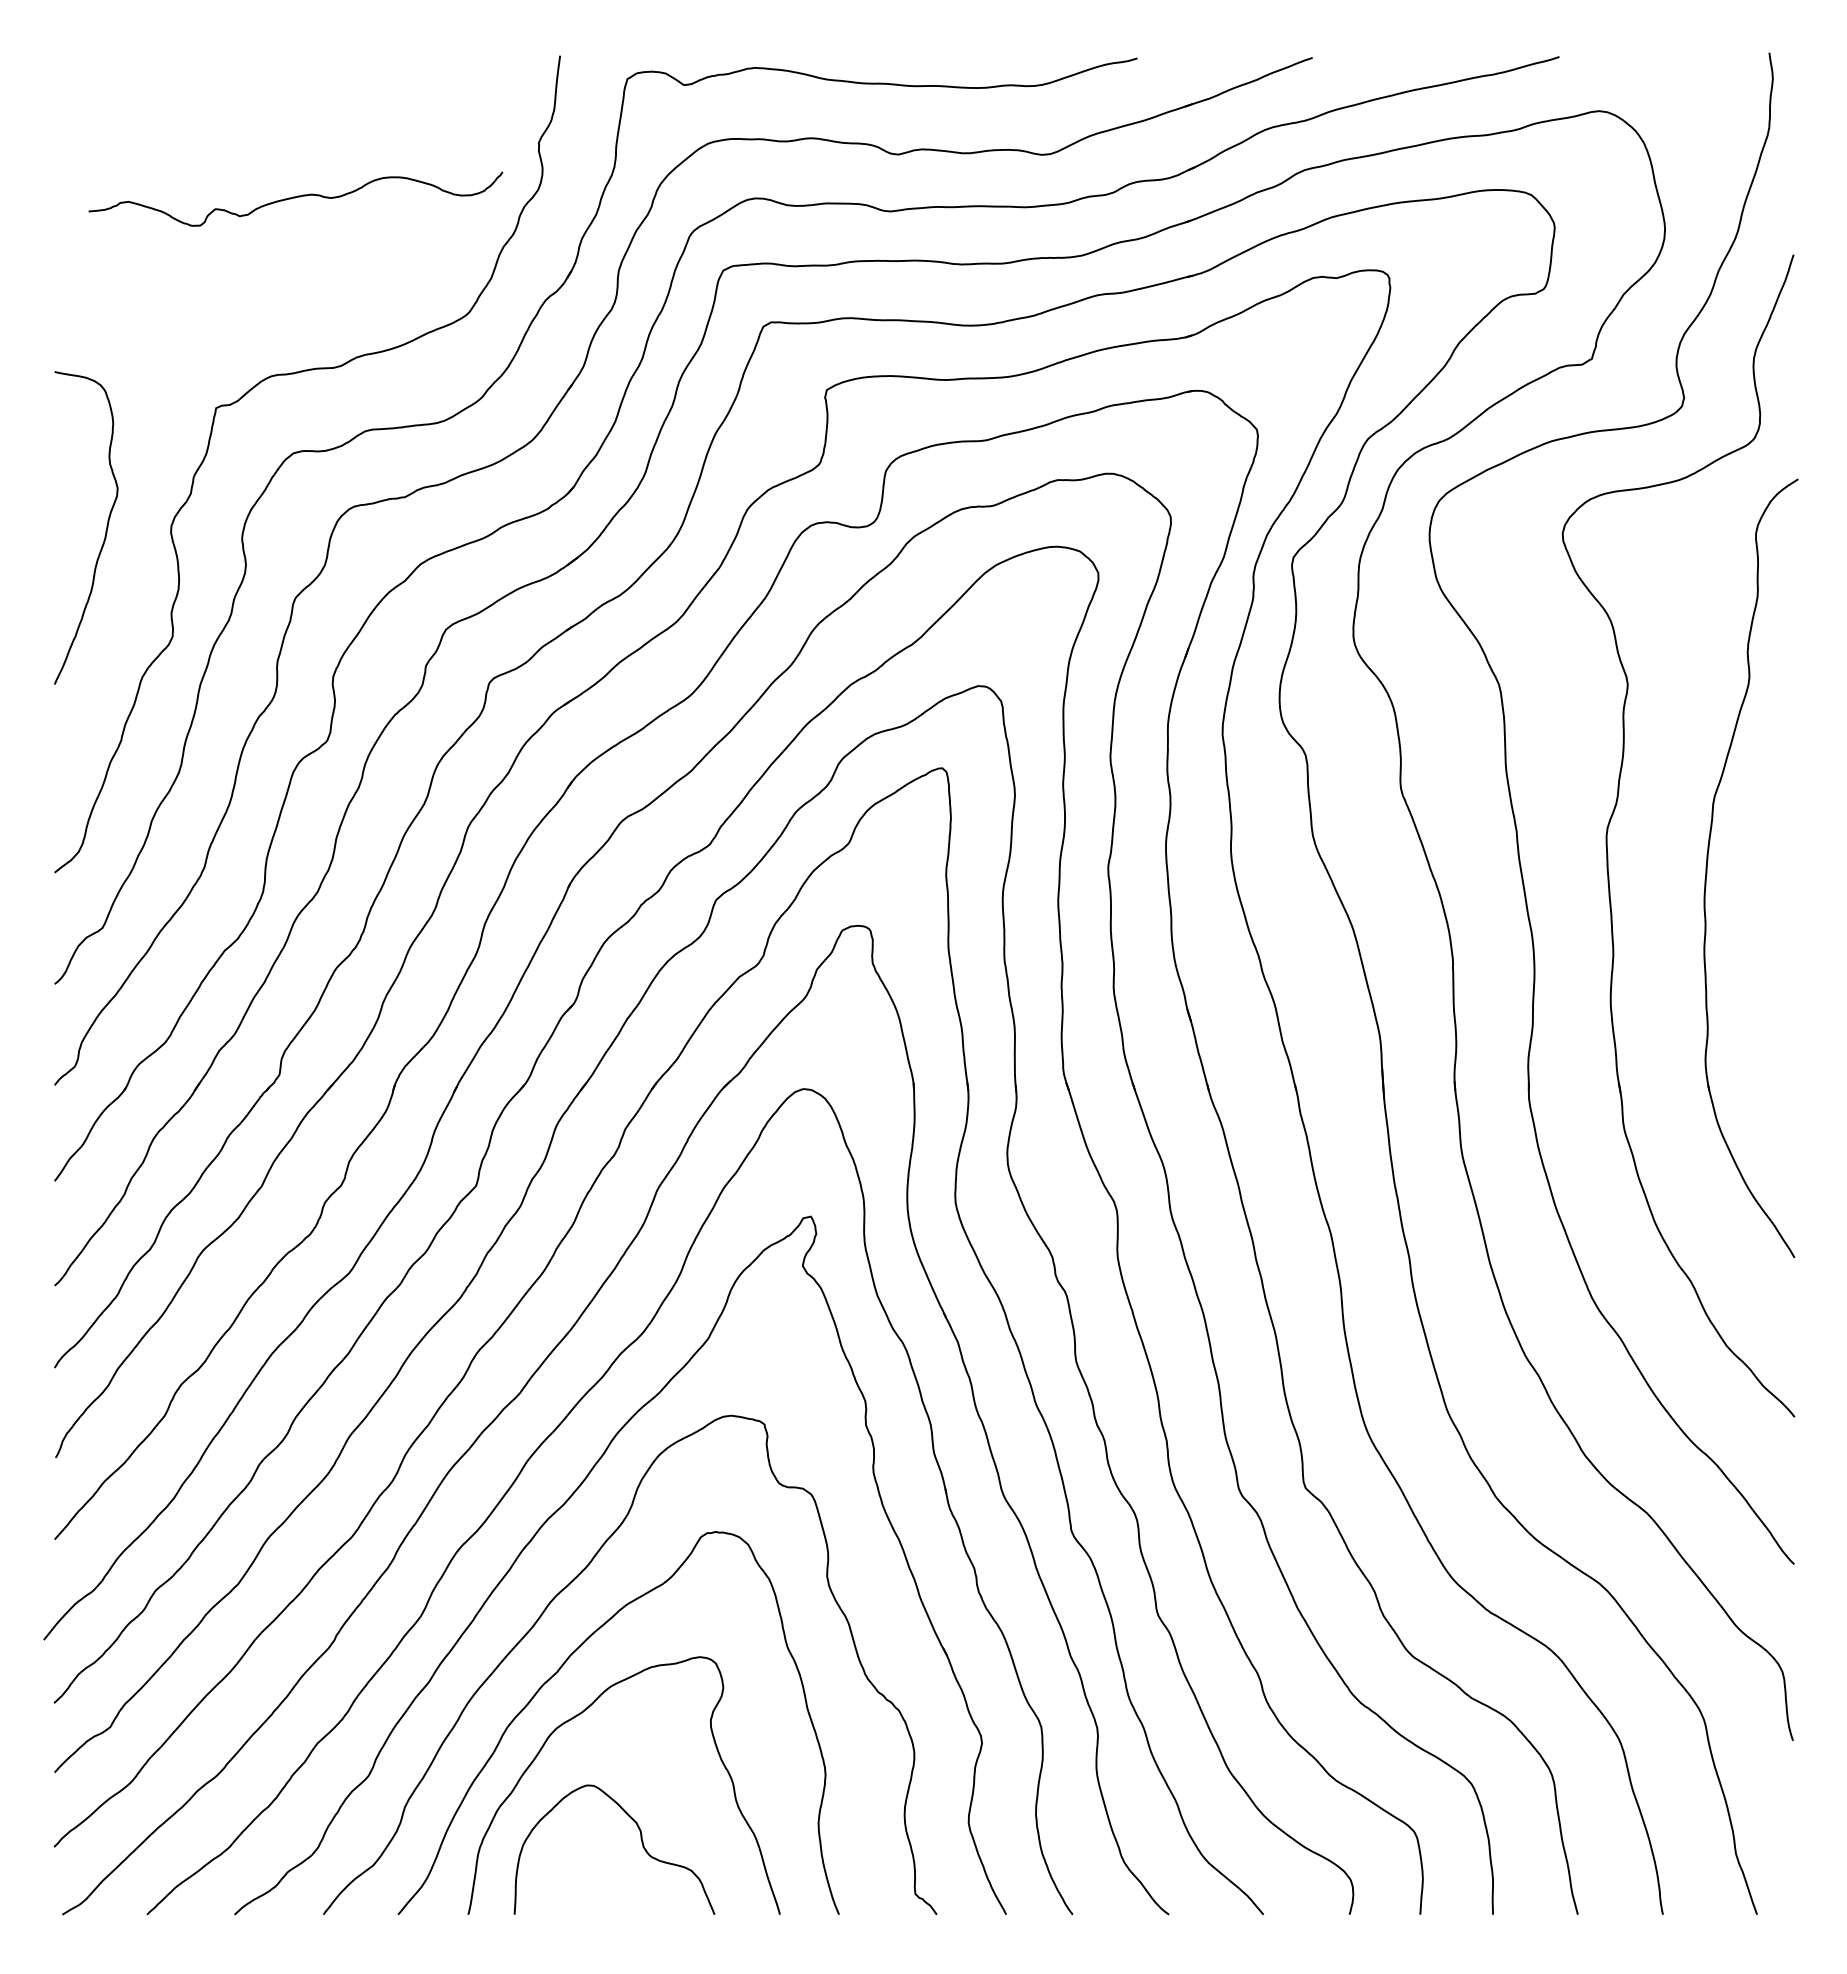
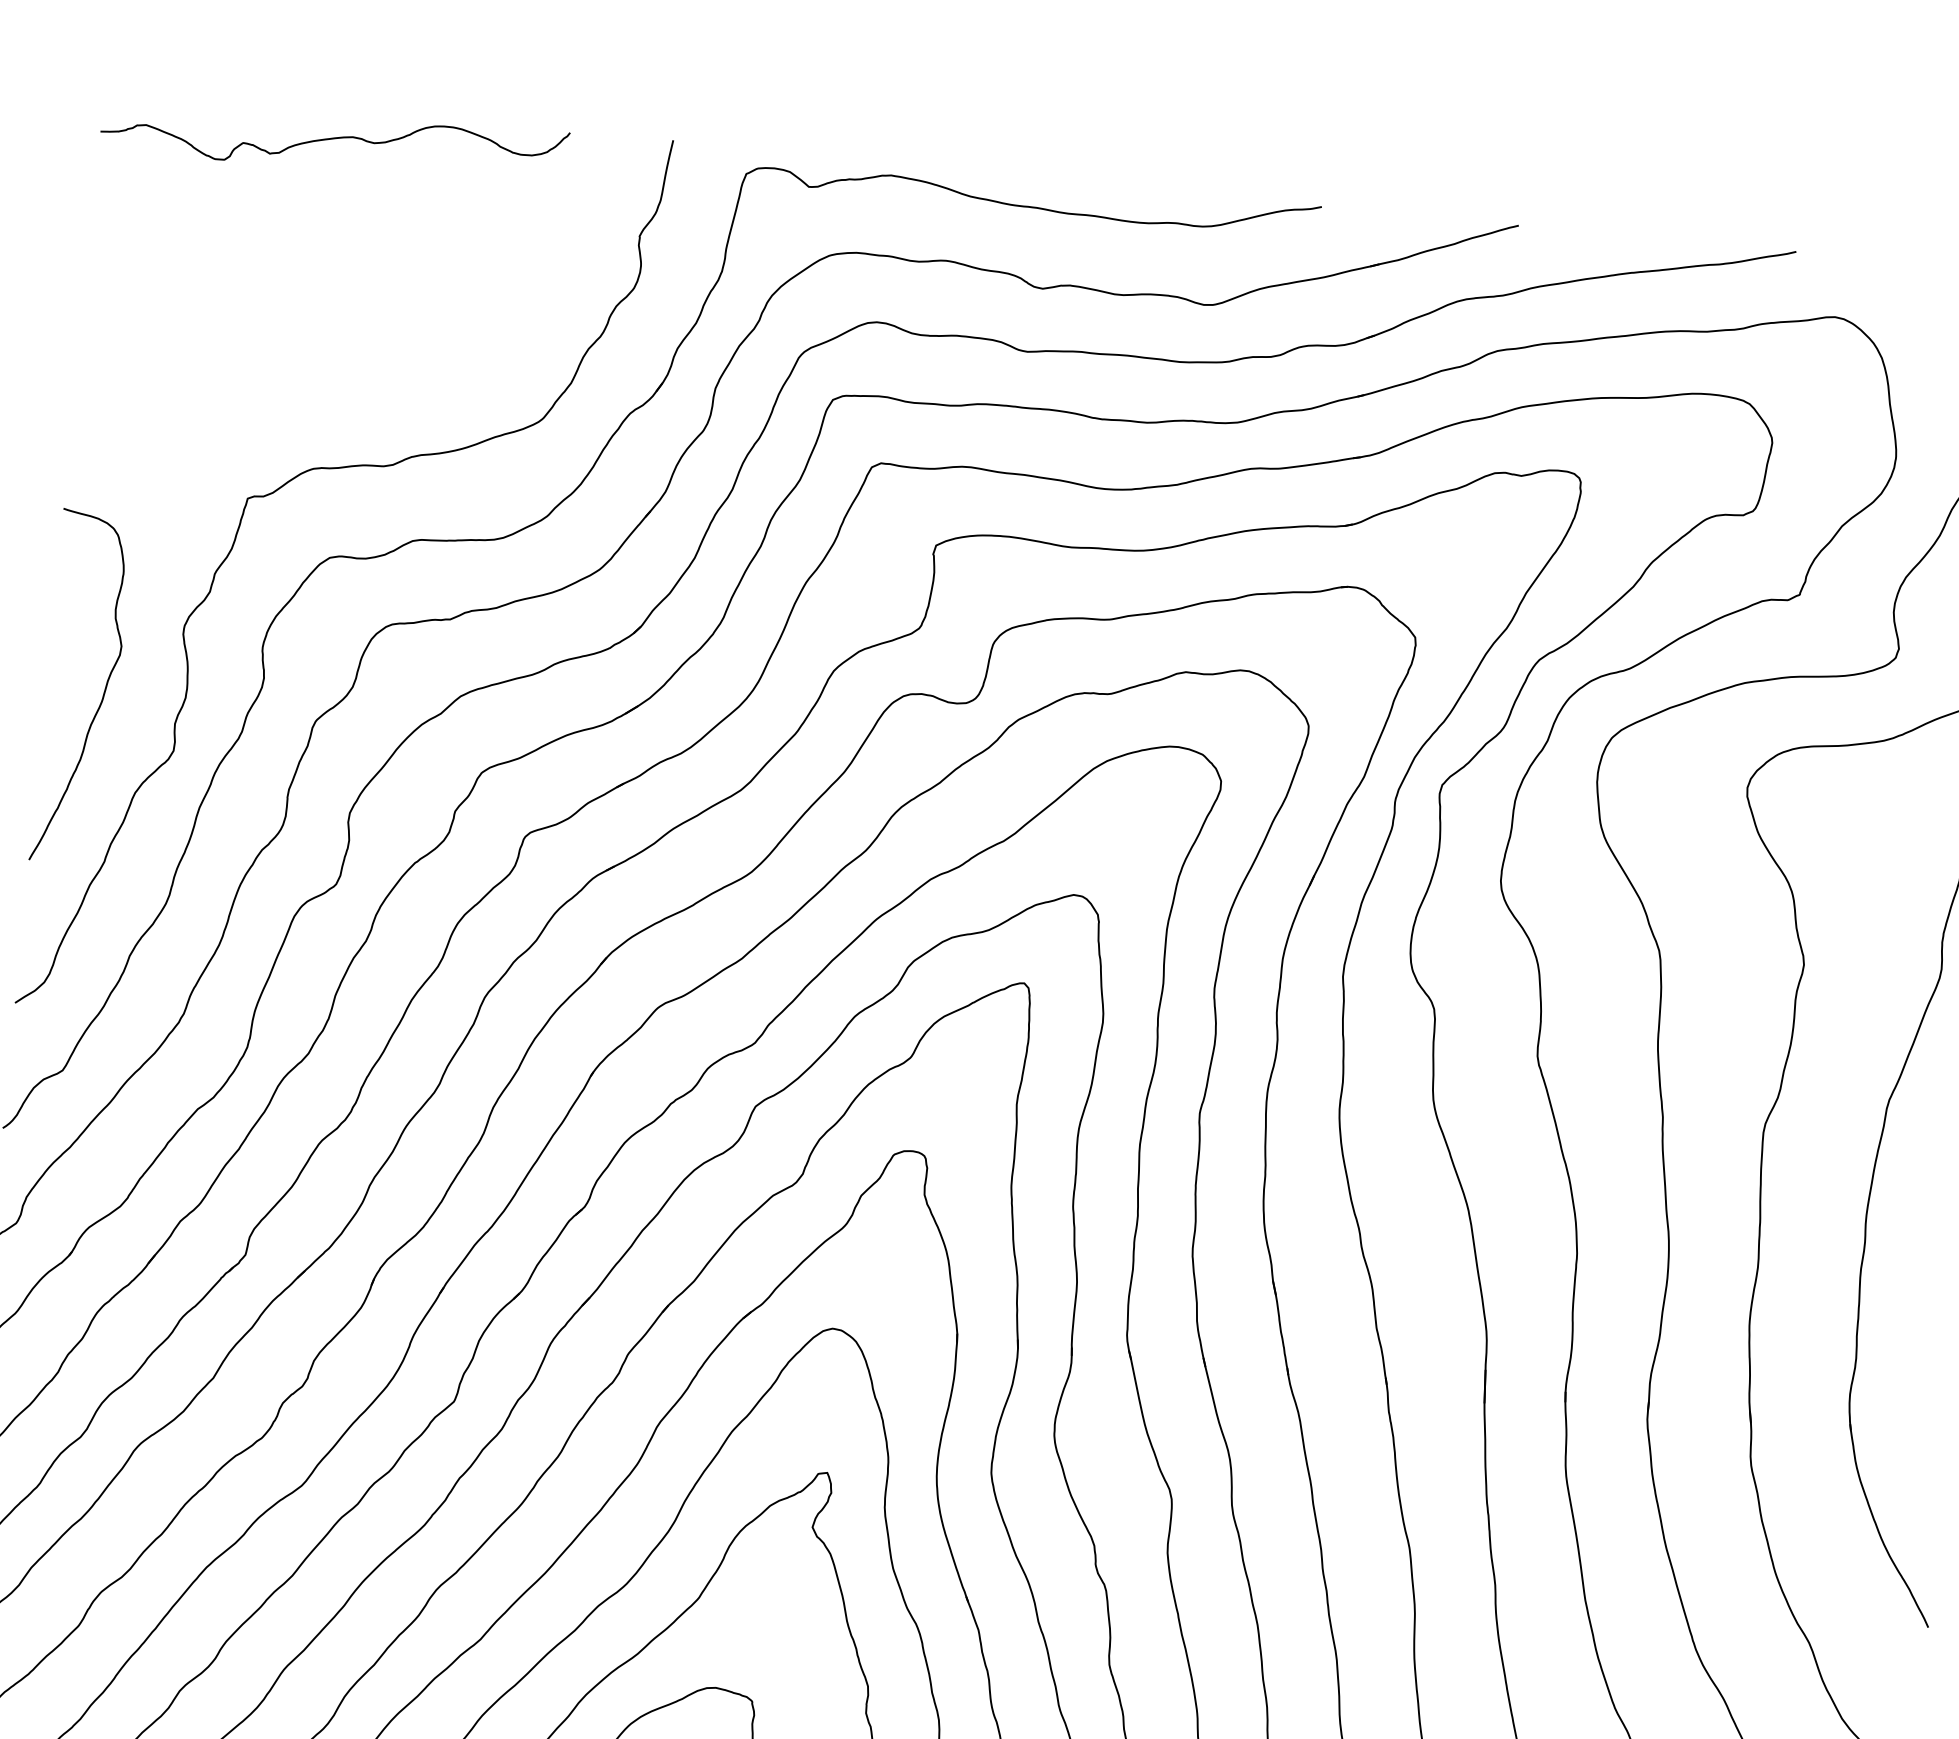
curve: (295, 198) -> (334, 139), moved
curve: (105, 530) -> (103, 692), moved

